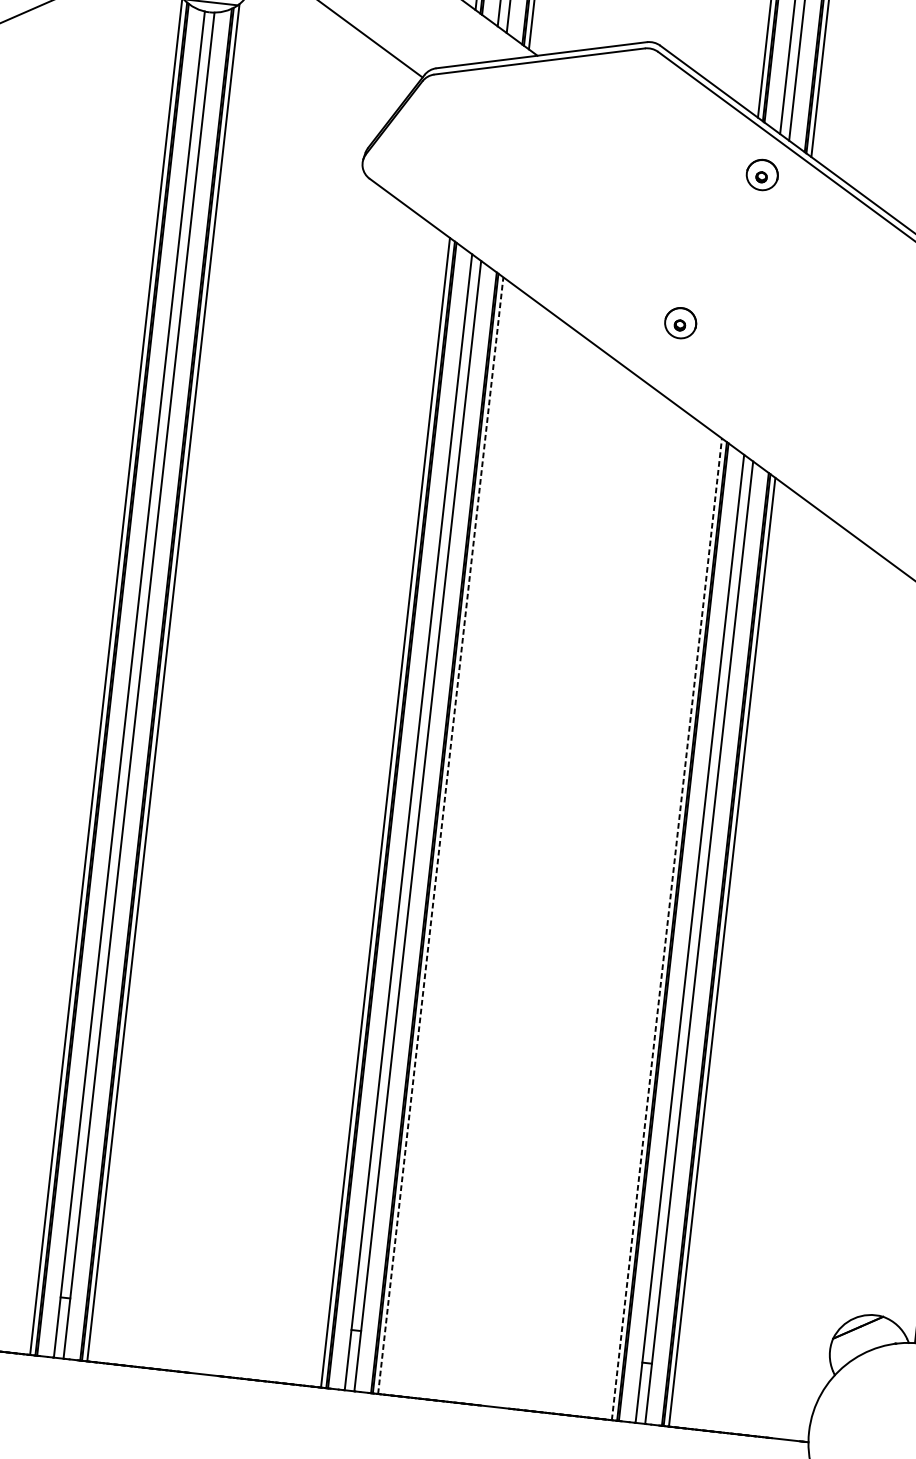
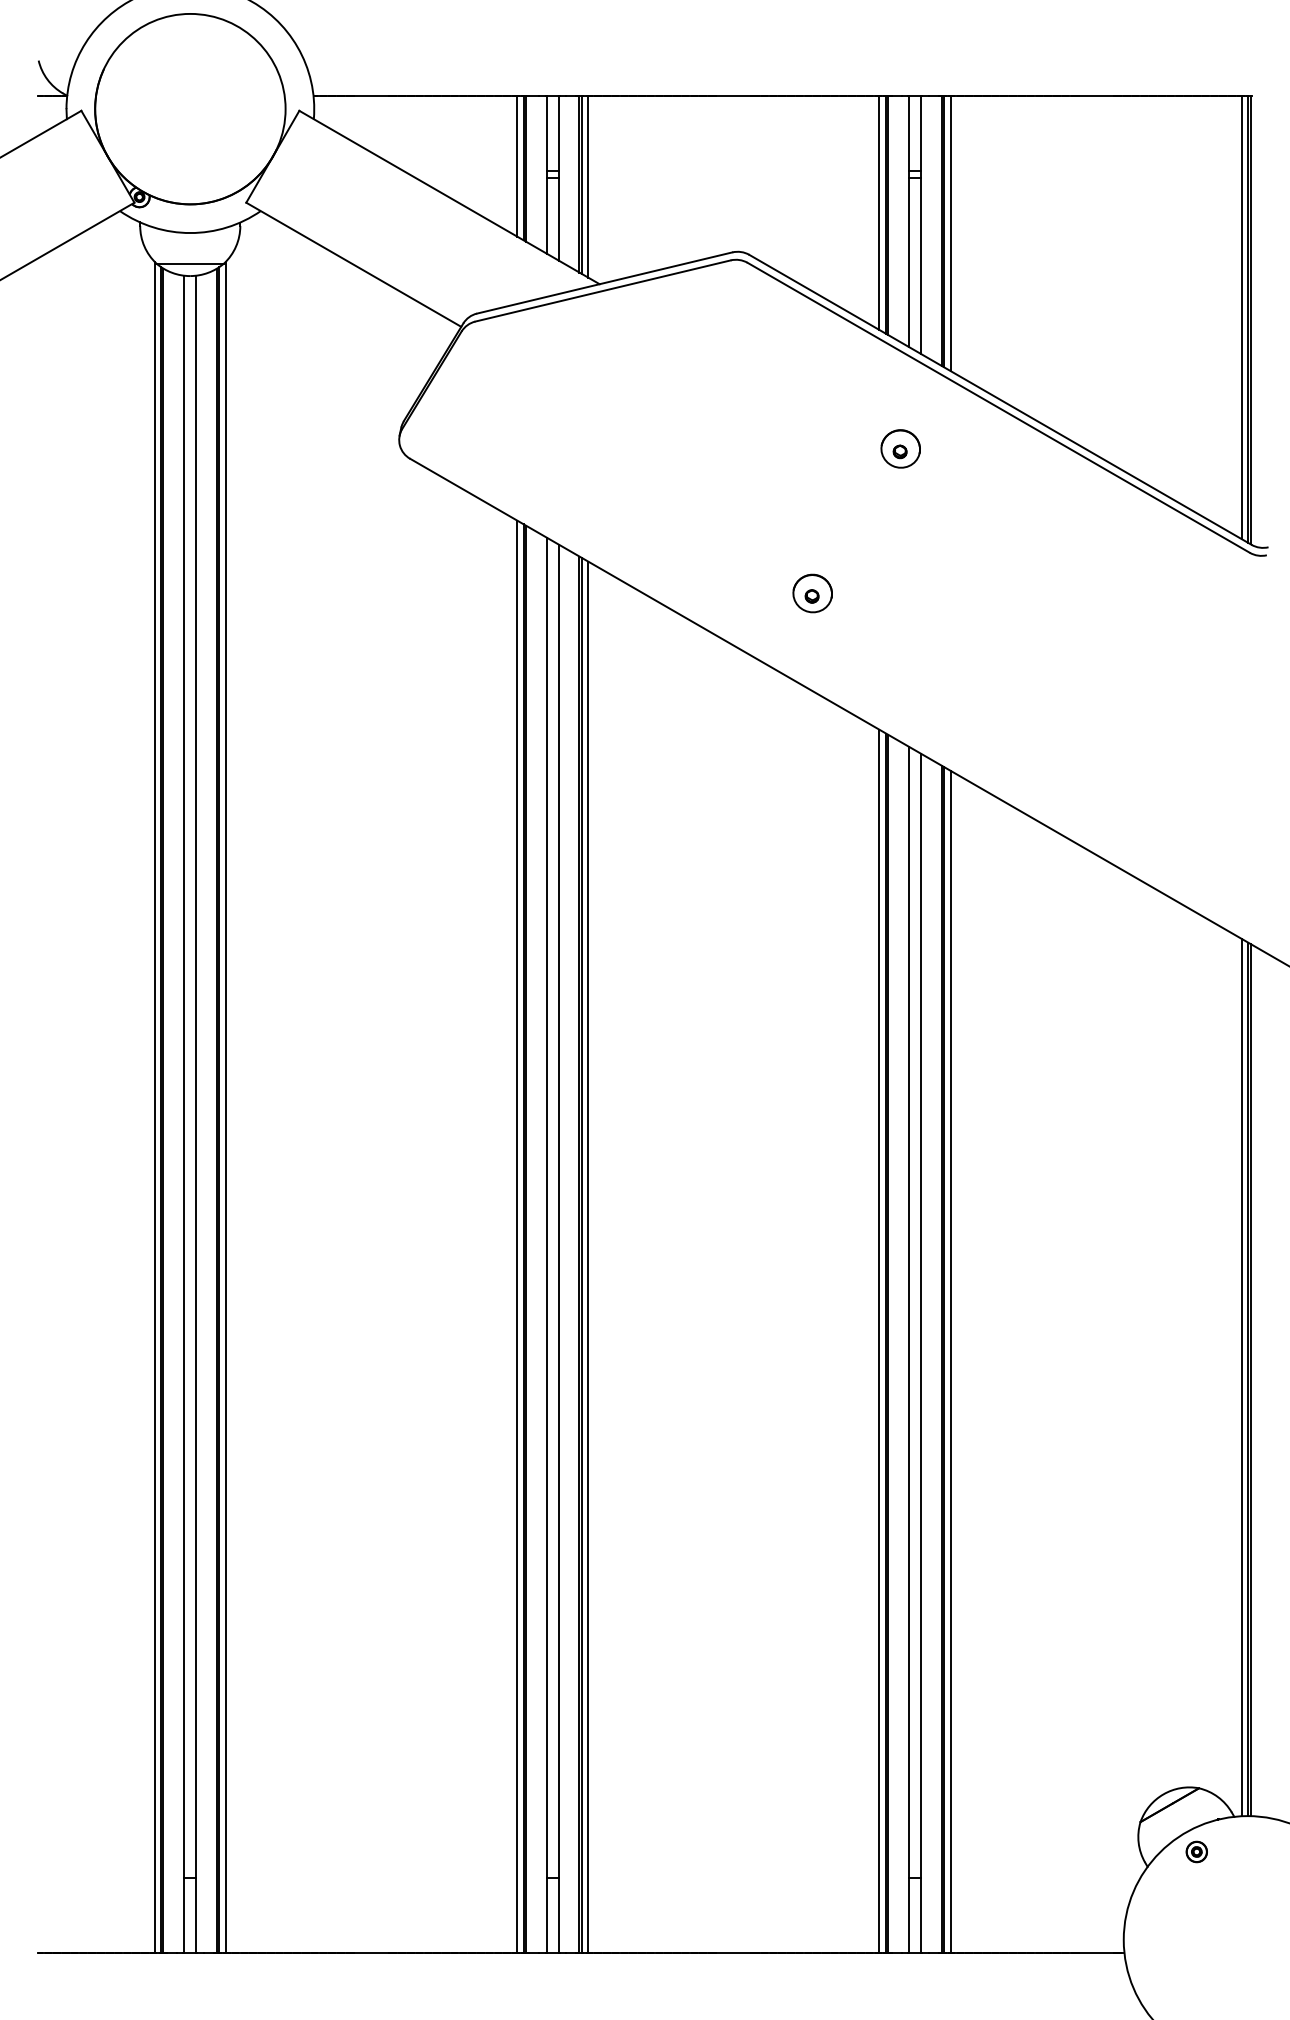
part: (762, 174) -> (900, 448), moved
line: (440, 835) -> (588, 1257), dashed -> solid
line: (666, 929) -> (879, 1341), dashed -> solid
part: (875, 1367) -> (1196, 1851), added

